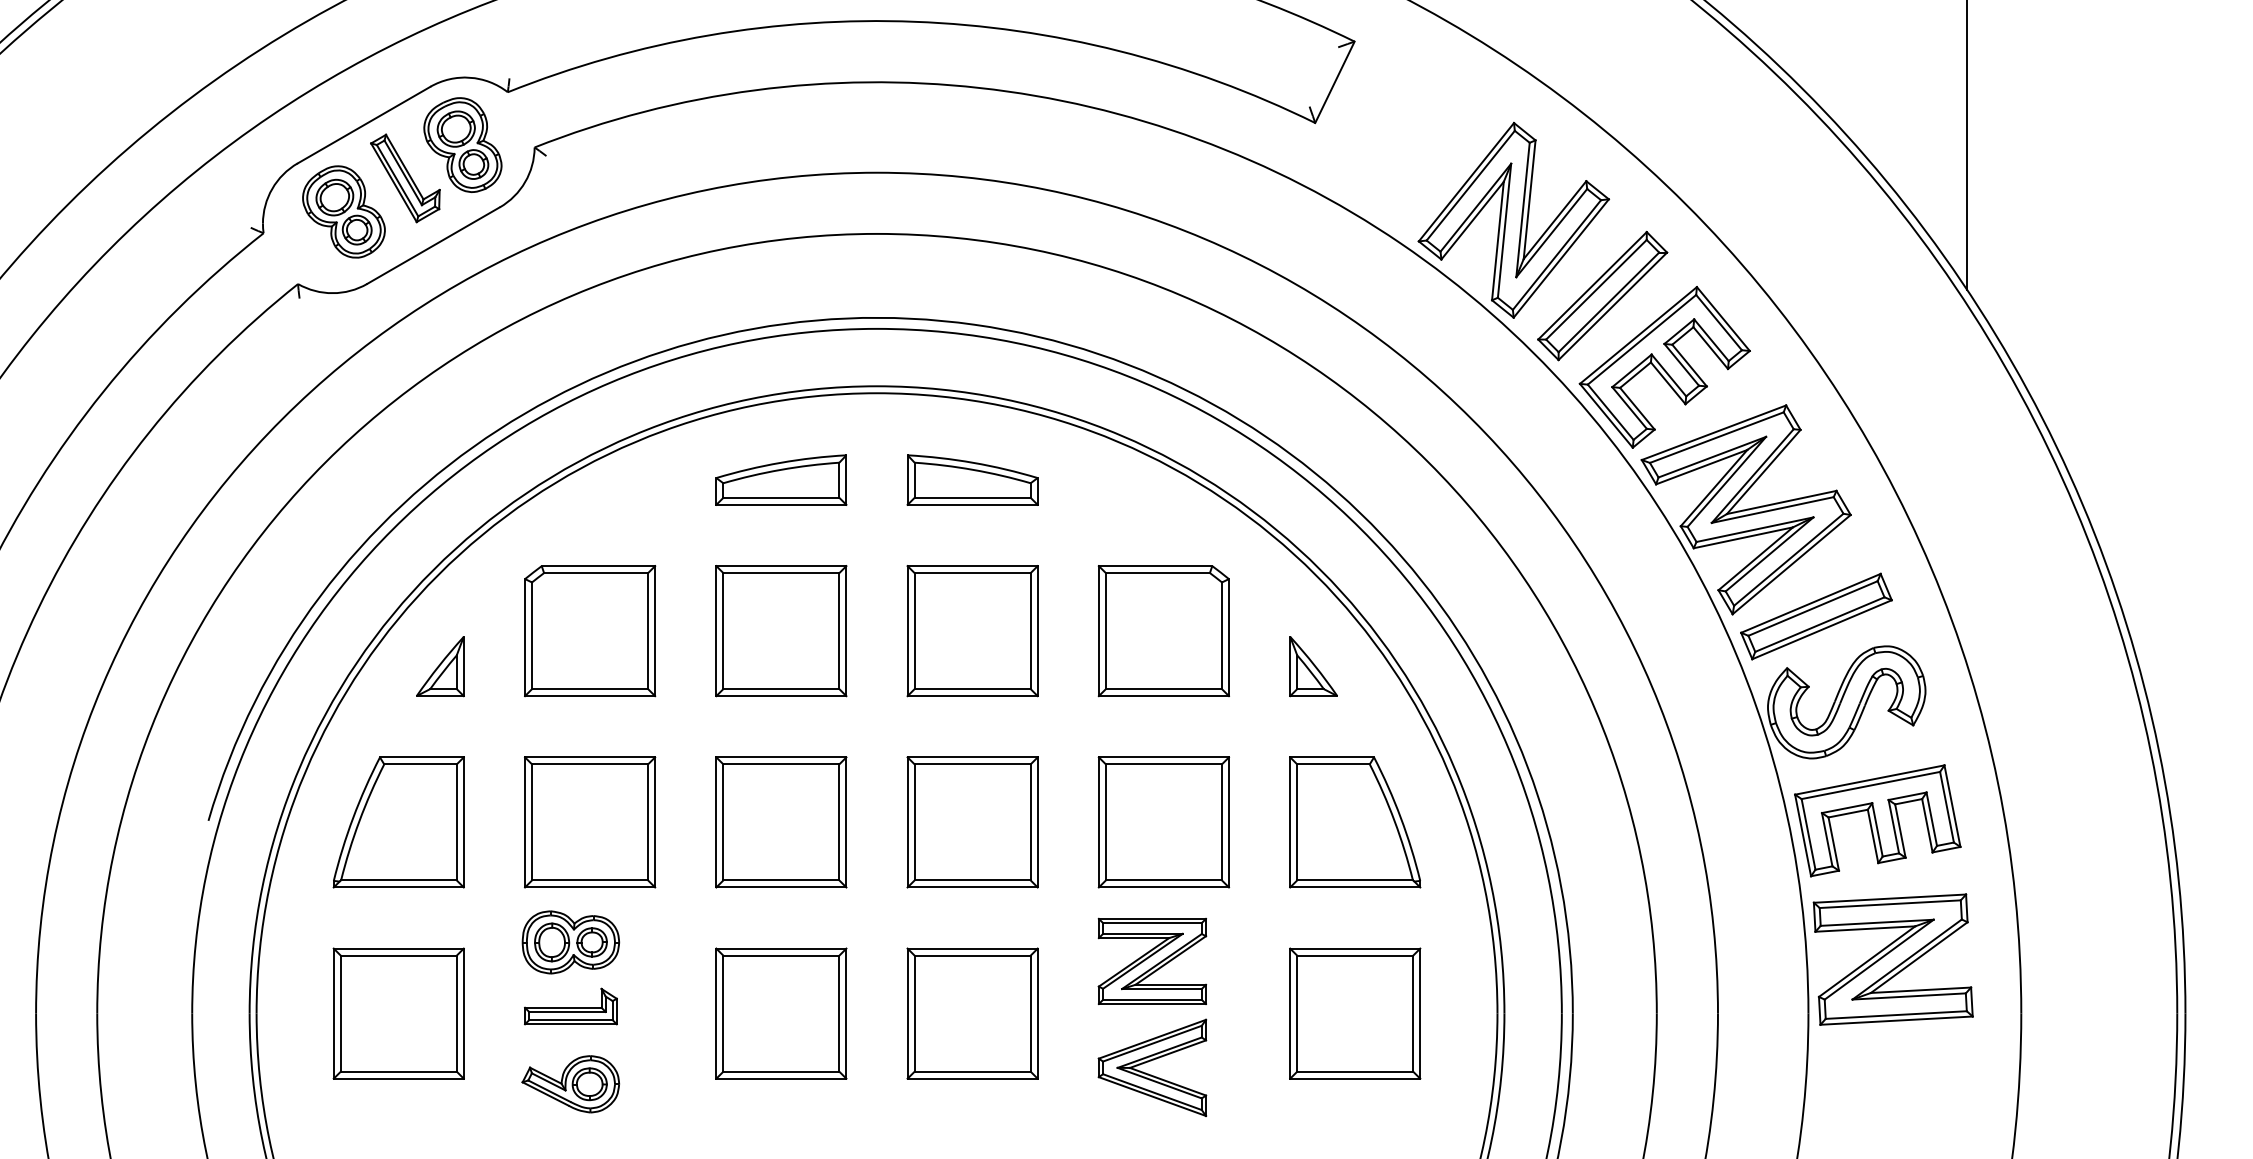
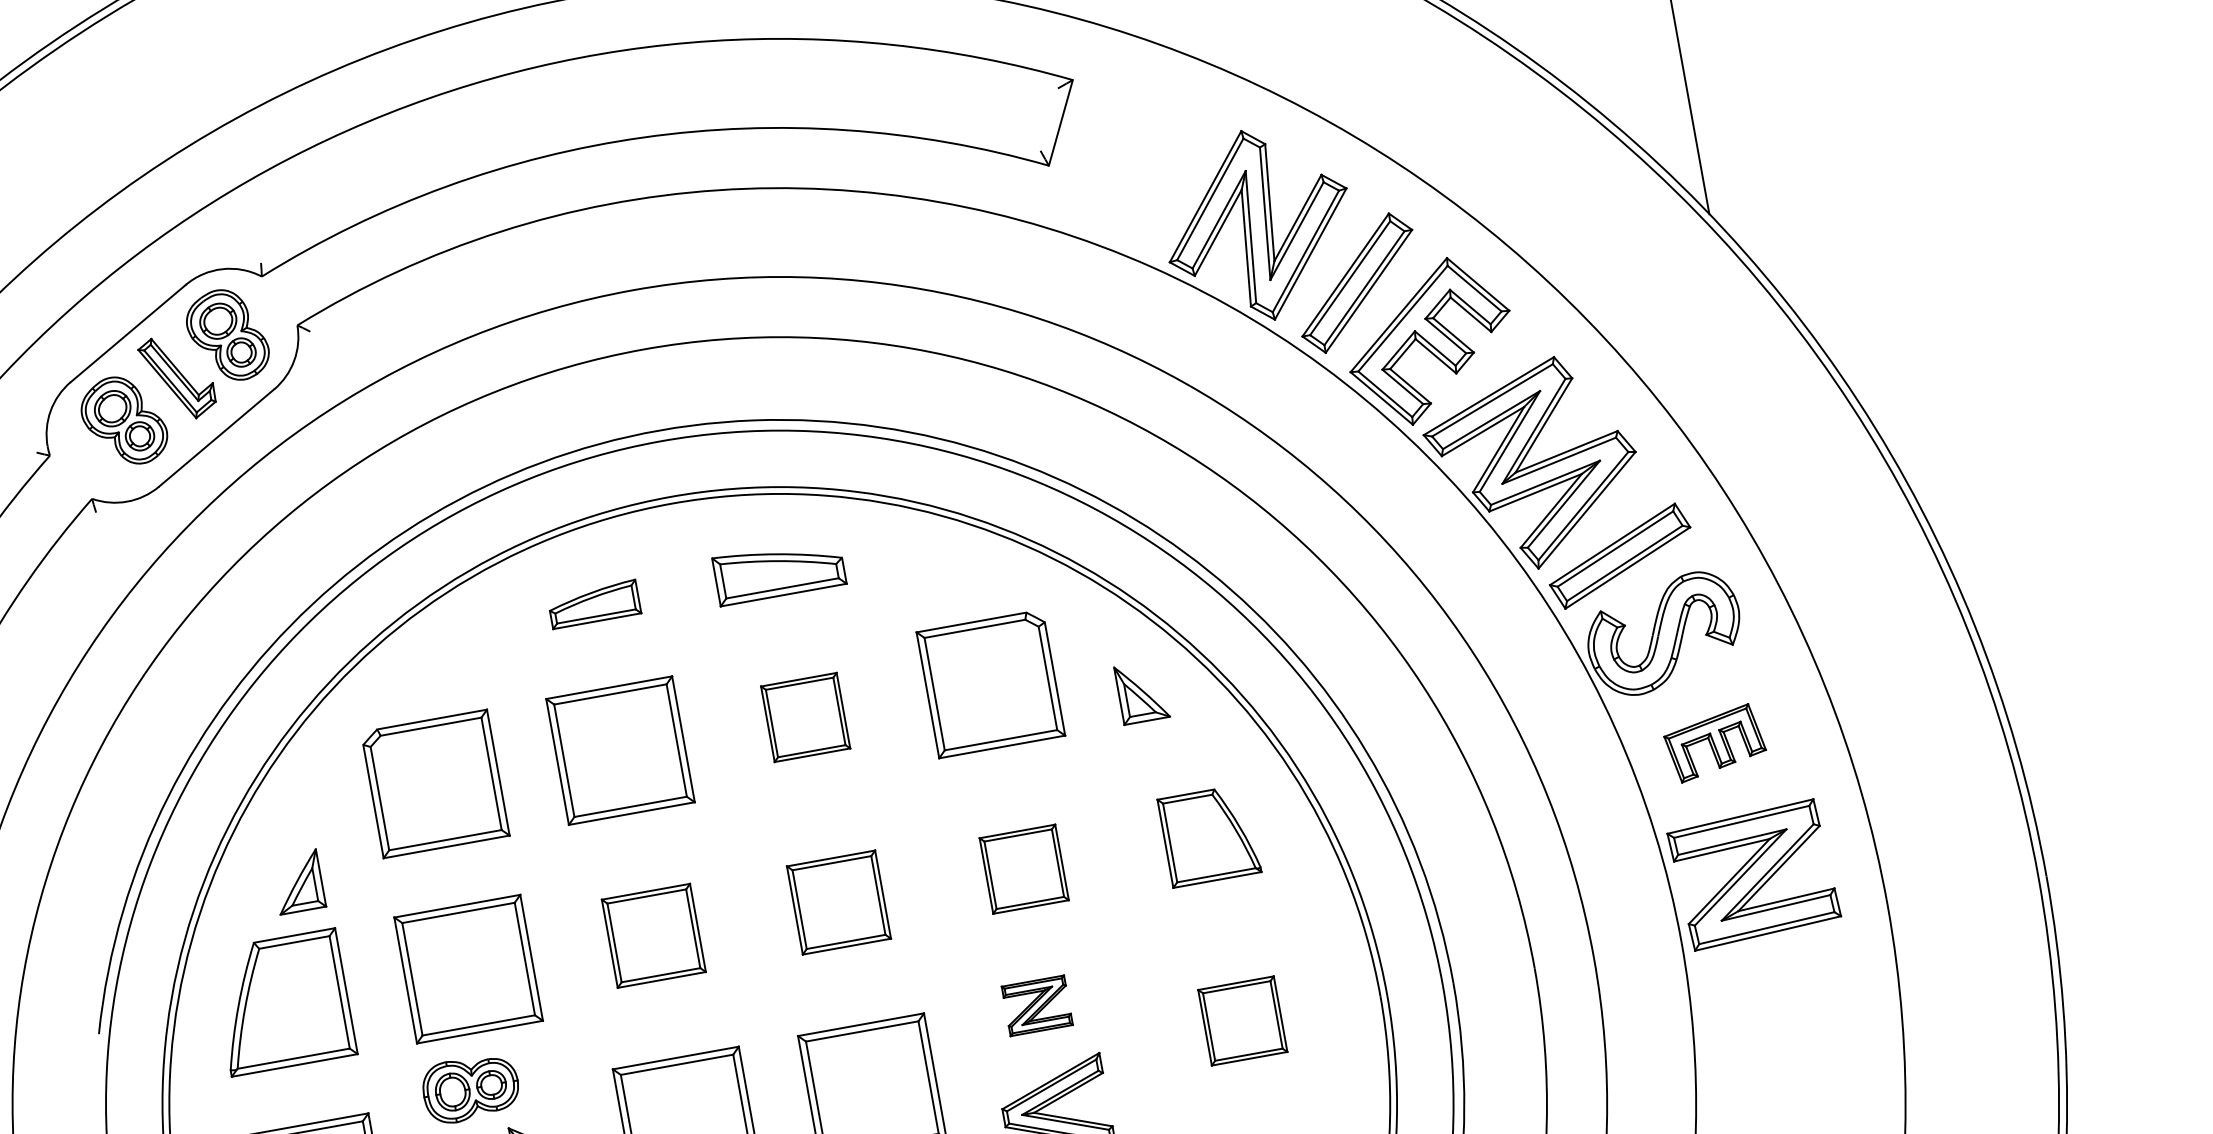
part: (781, 479) -> (594, 603), size x0.7
part: (972, 631) -> (805, 717), size x0.6
part: (440, 666) -> (298, 881), moved
part: (1877, 820) -> (1714, 743), size x0.6
part: (781, 822) -> (653, 935), size x0.7
part: (972, 822) -> (838, 902), size x0.7
part: (1163, 822) -> (1023, 869), size x0.6
part: (1355, 822) -> (1209, 835), size x0.7
part: (1152, 961) -> (1037, 1005), size x0.6
part: (1355, 1013) -> (1242, 1020), size x0.6

